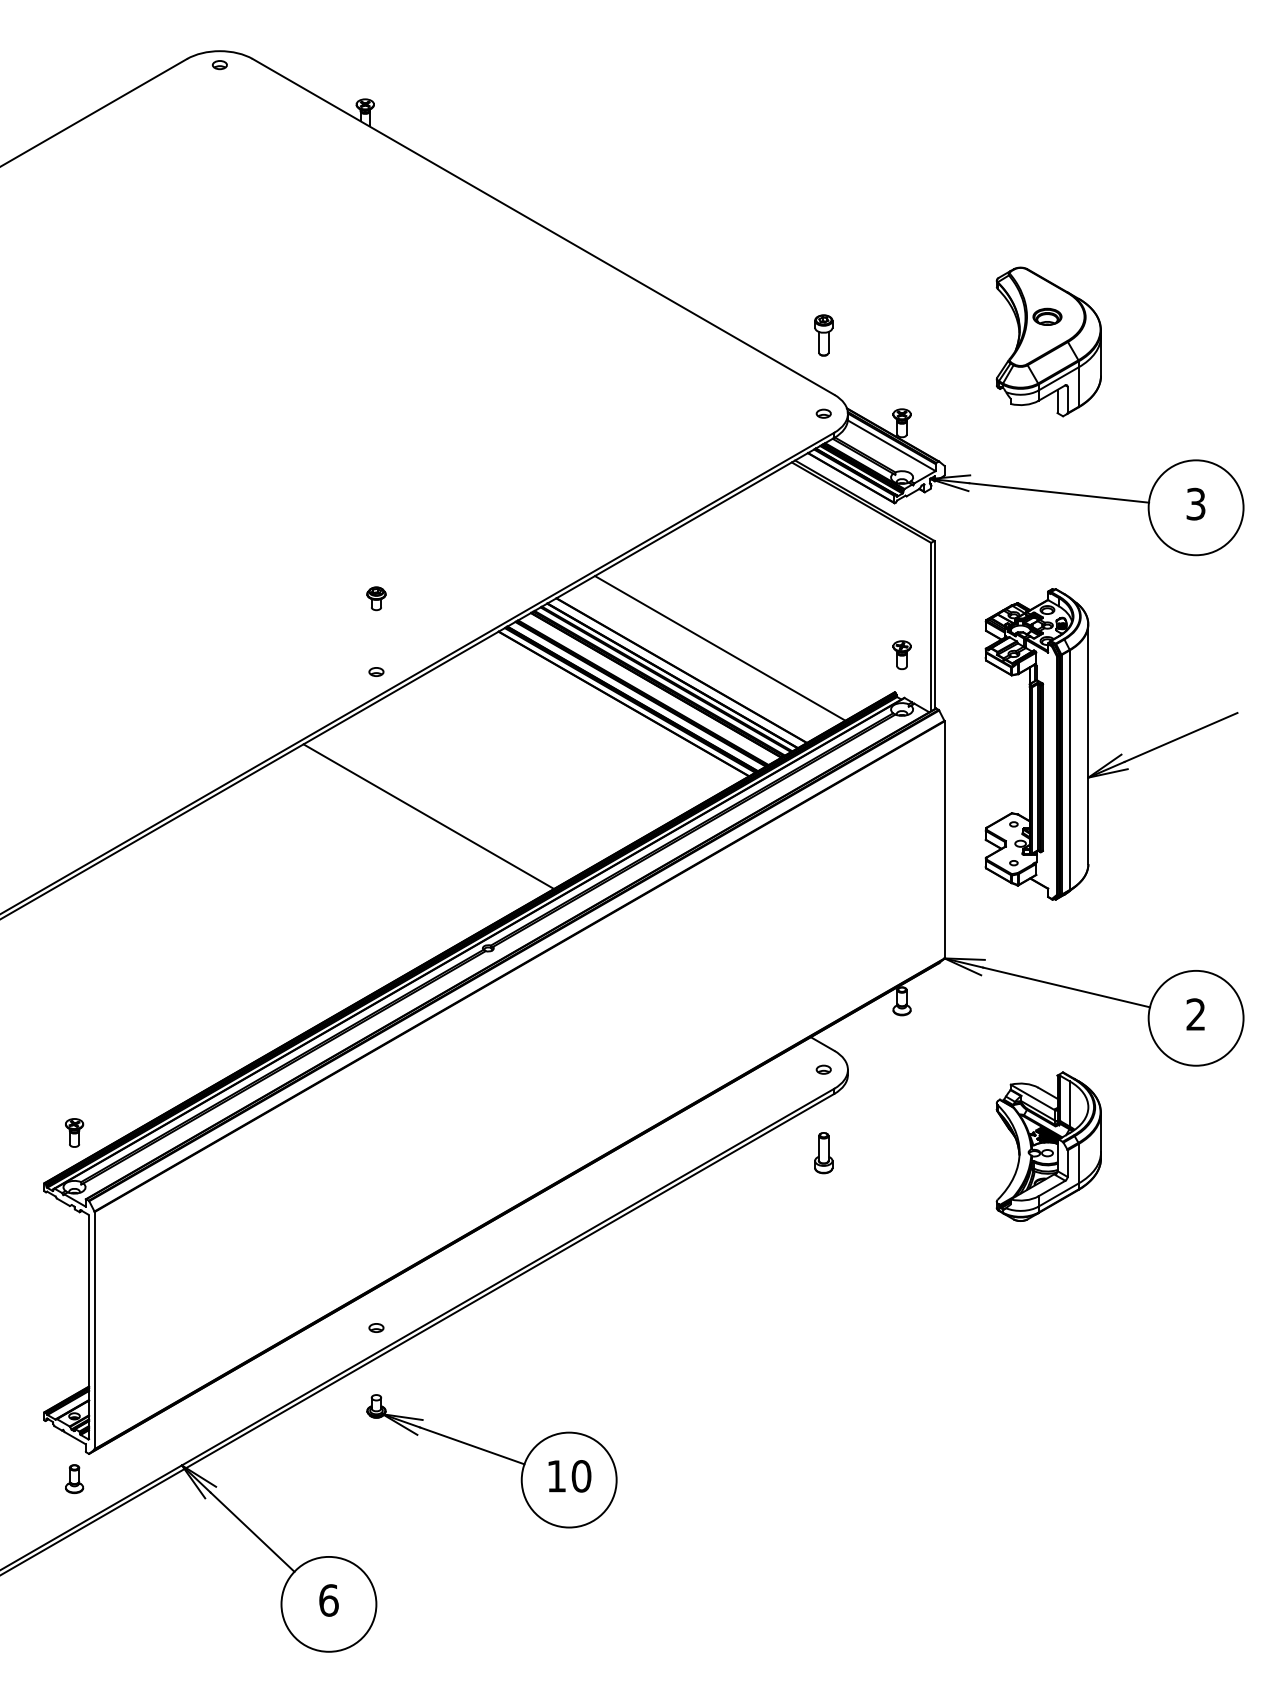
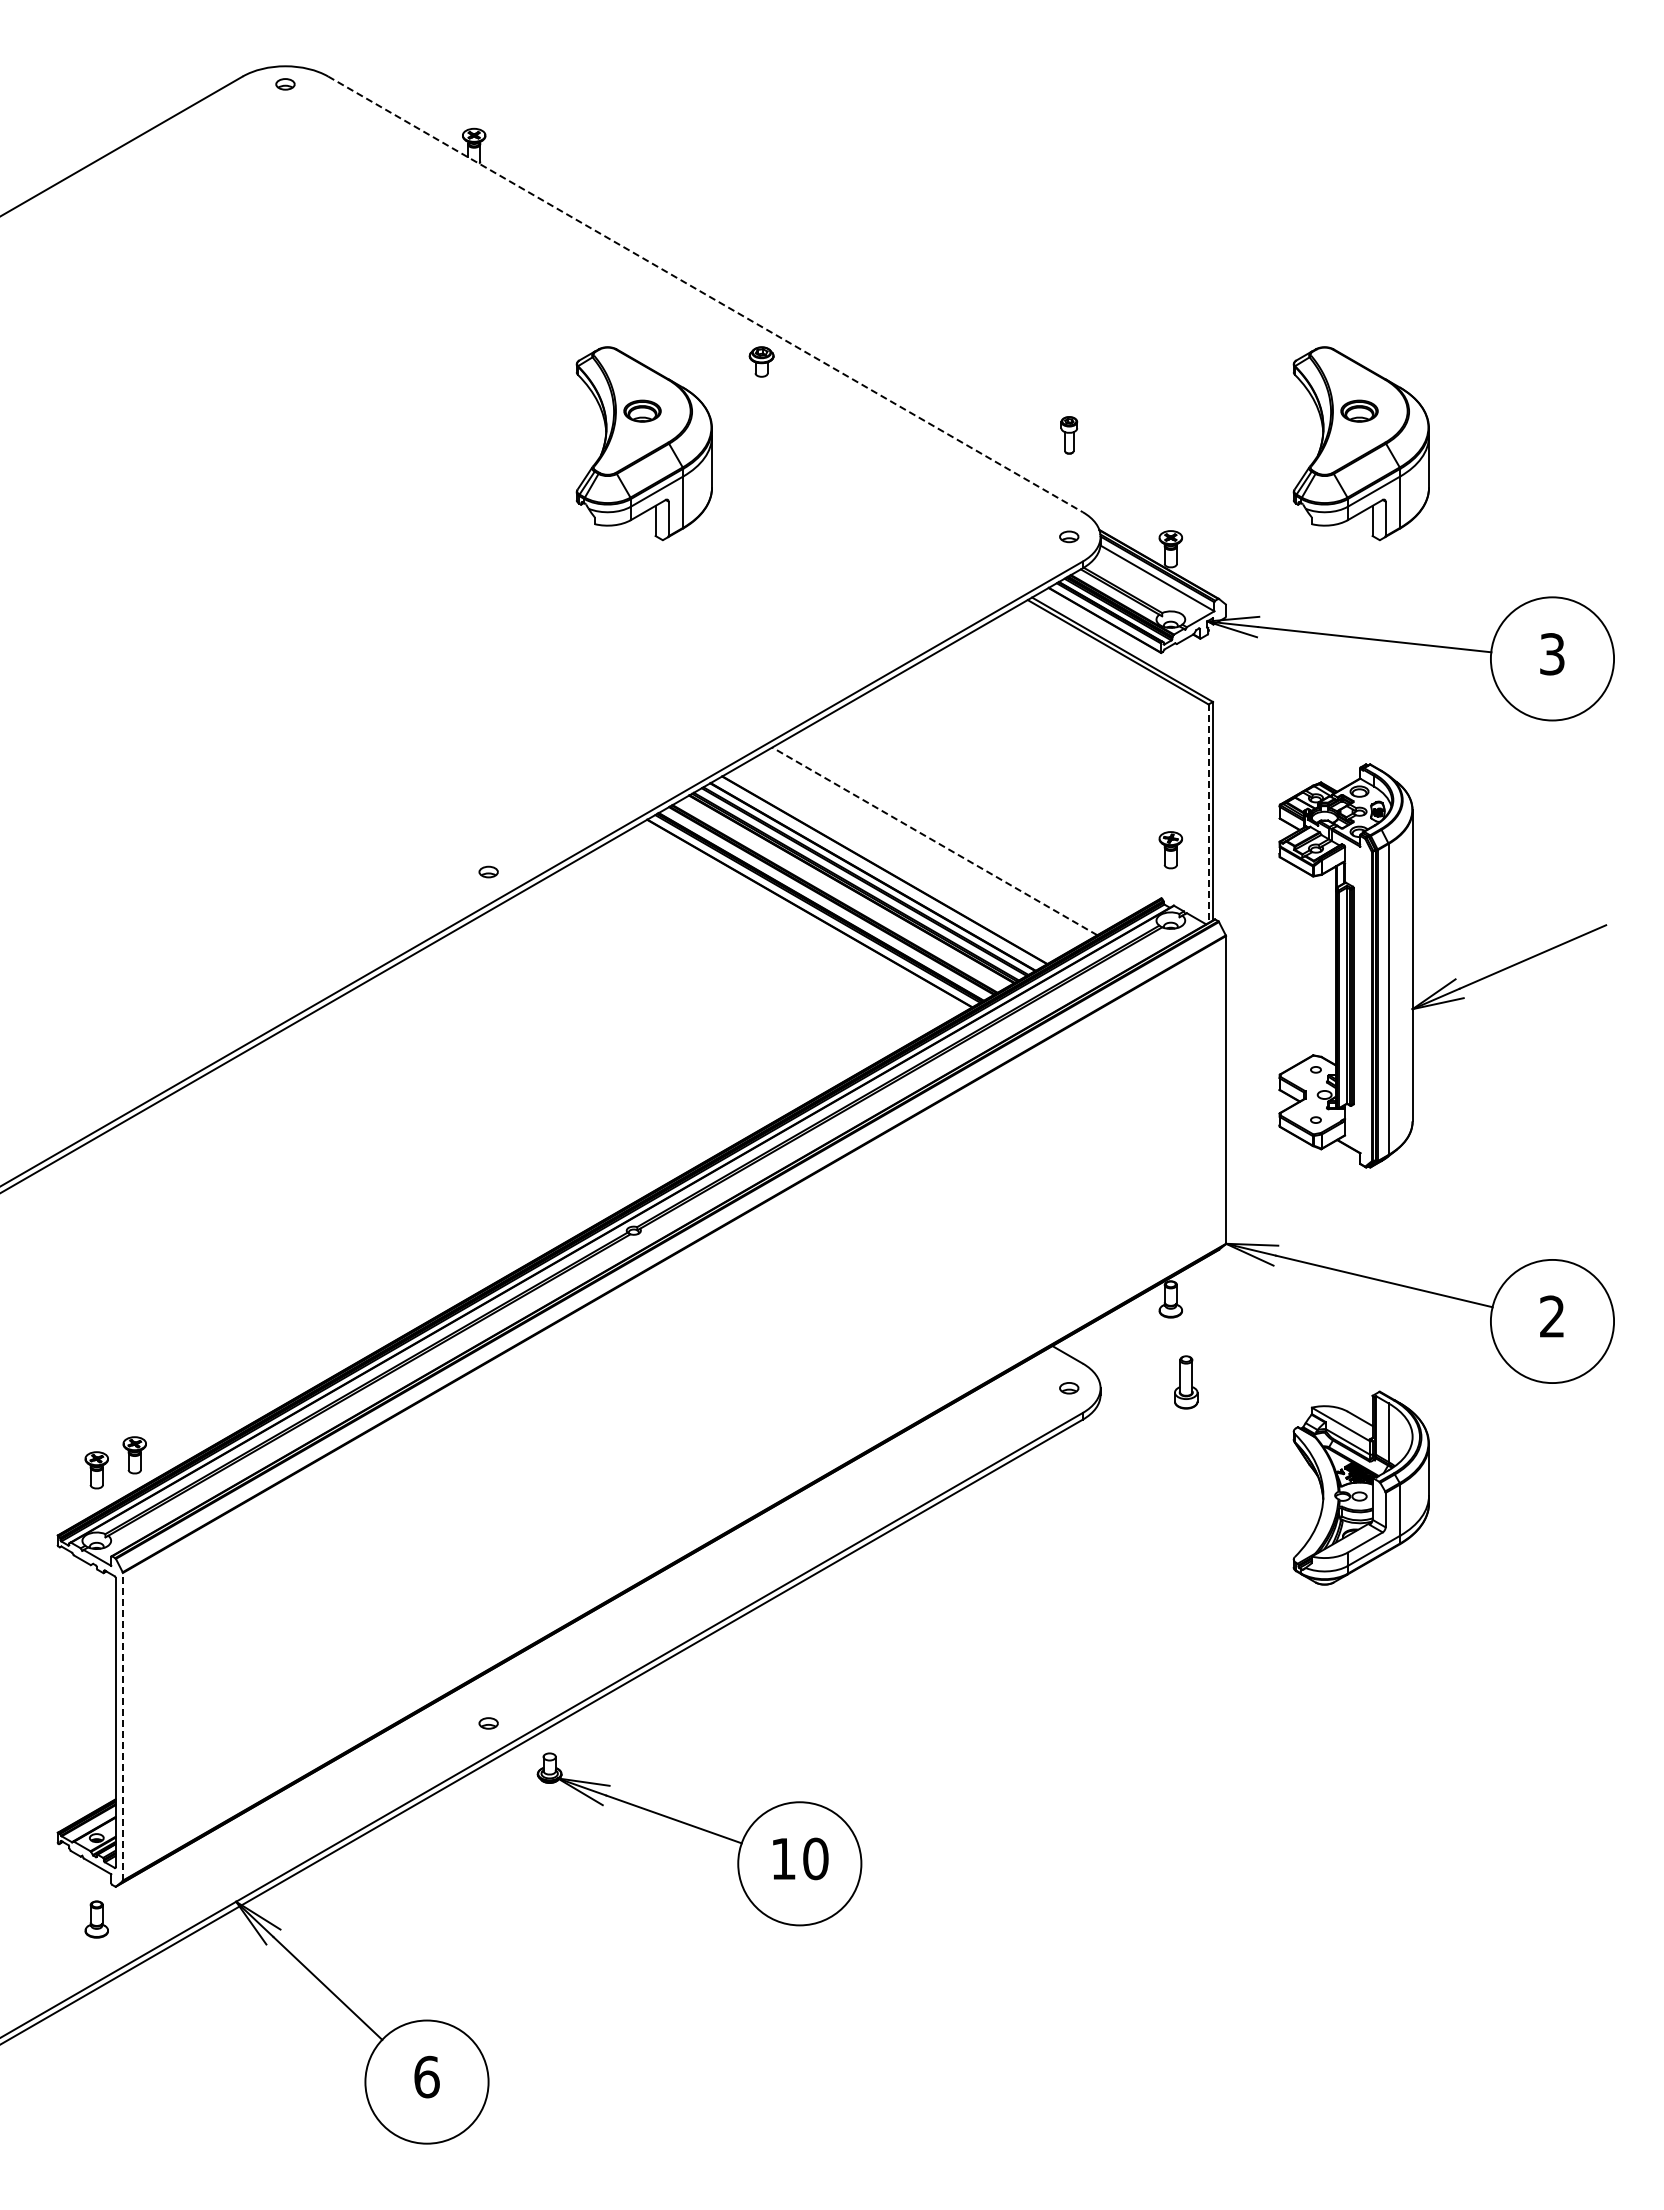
line: (543, 227) -> (705, 294), solid -> dashed
part: (823, 335) -> (1069, 435), size x0.7
part: (495, 341) -> (643, 443), added
part: (376, 598) -> (761, 361), moved
line: (931, 627) -> (1208, 814), solid -> dashed
line: (719, 648) -> (934, 841), solid -> dashed
line: (428, 816) -> (556, 1059), removed
part: (103, 1121) -> (134, 1455), added
part: (823, 1153) -> (1186, 1382), moved
line: (94, 1330) -> (122, 1726), solid -> dashed
part: (493, 1454) -> (701, 1830), moved

